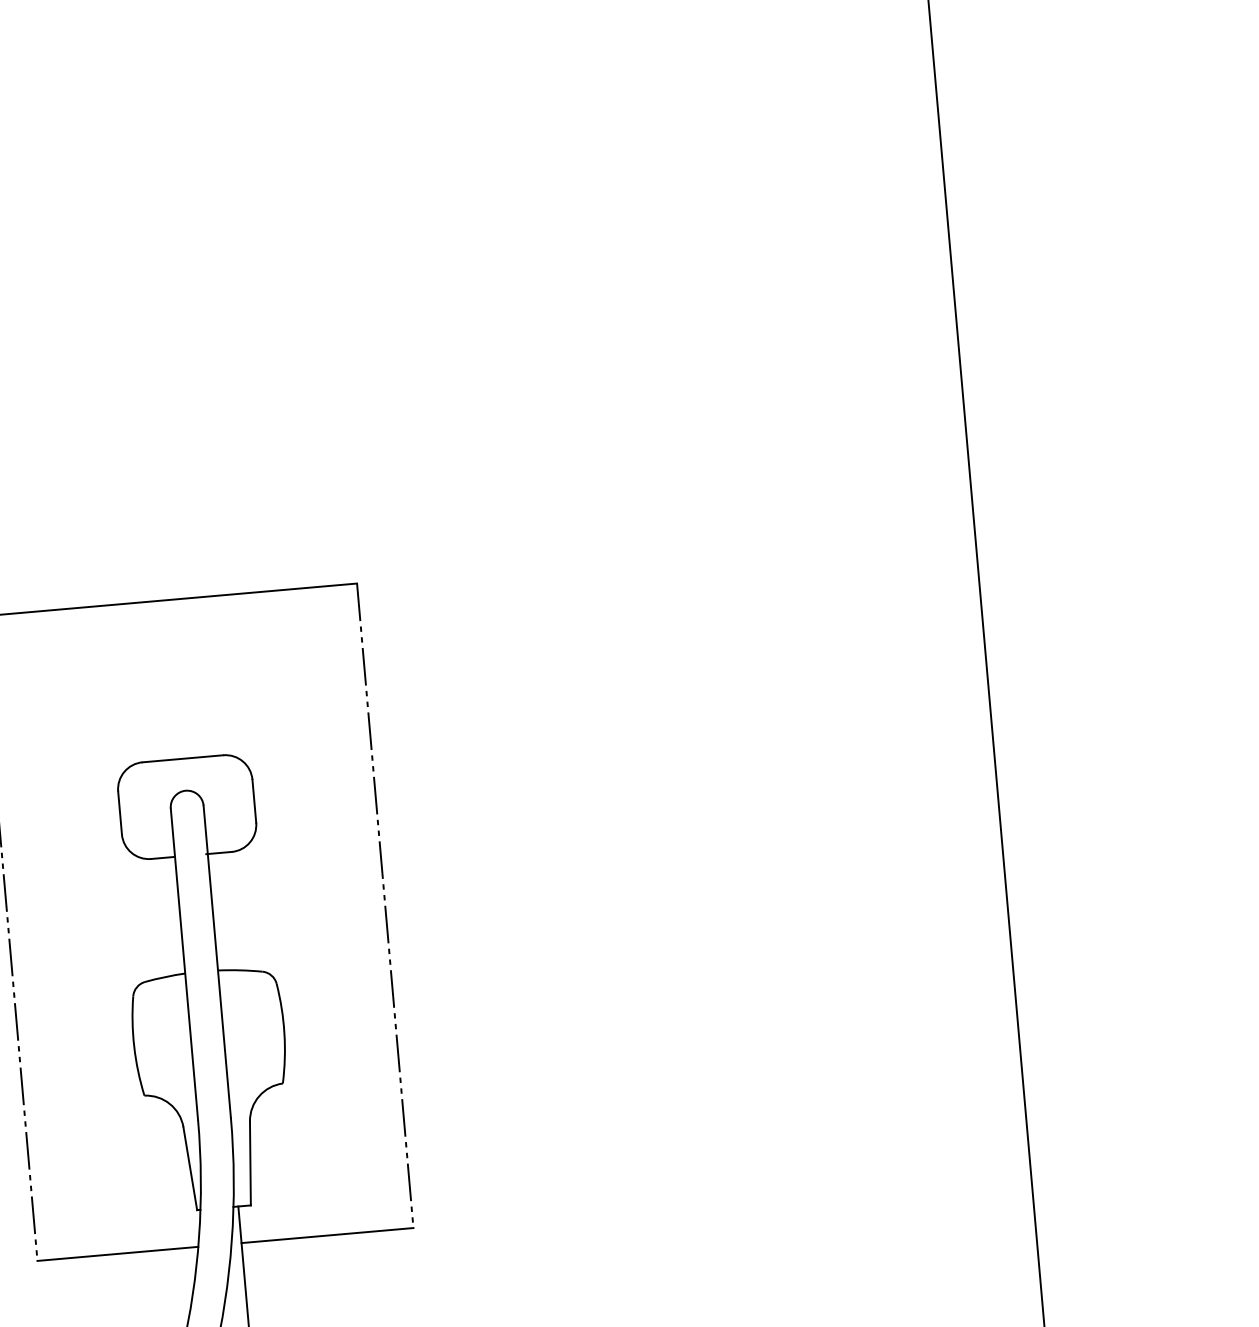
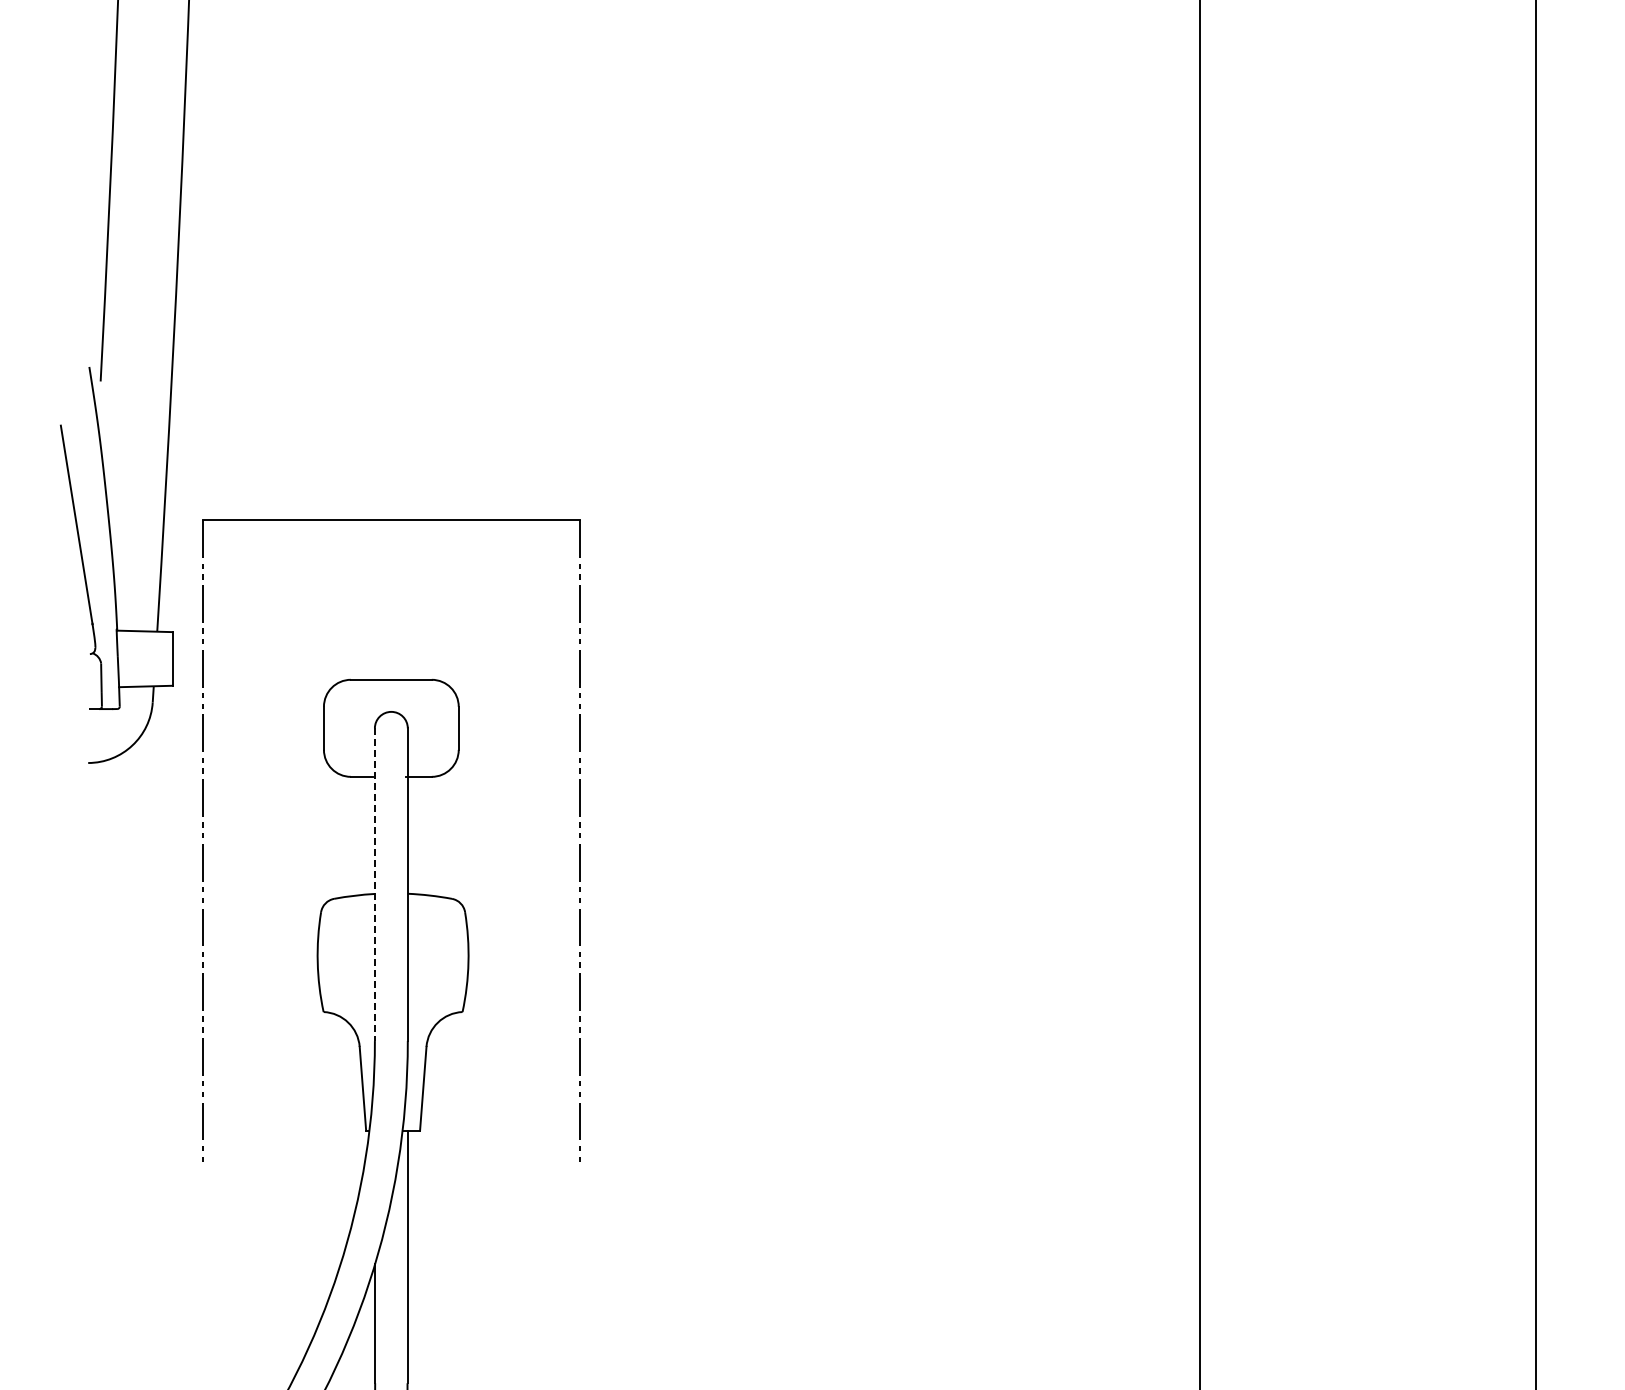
line: (184, 965) -> (374, 885), solid -> dashed
line: (327, 1235) -> (493, 1167), removed
line: (118, 1254) -> (283, 1167), removed

